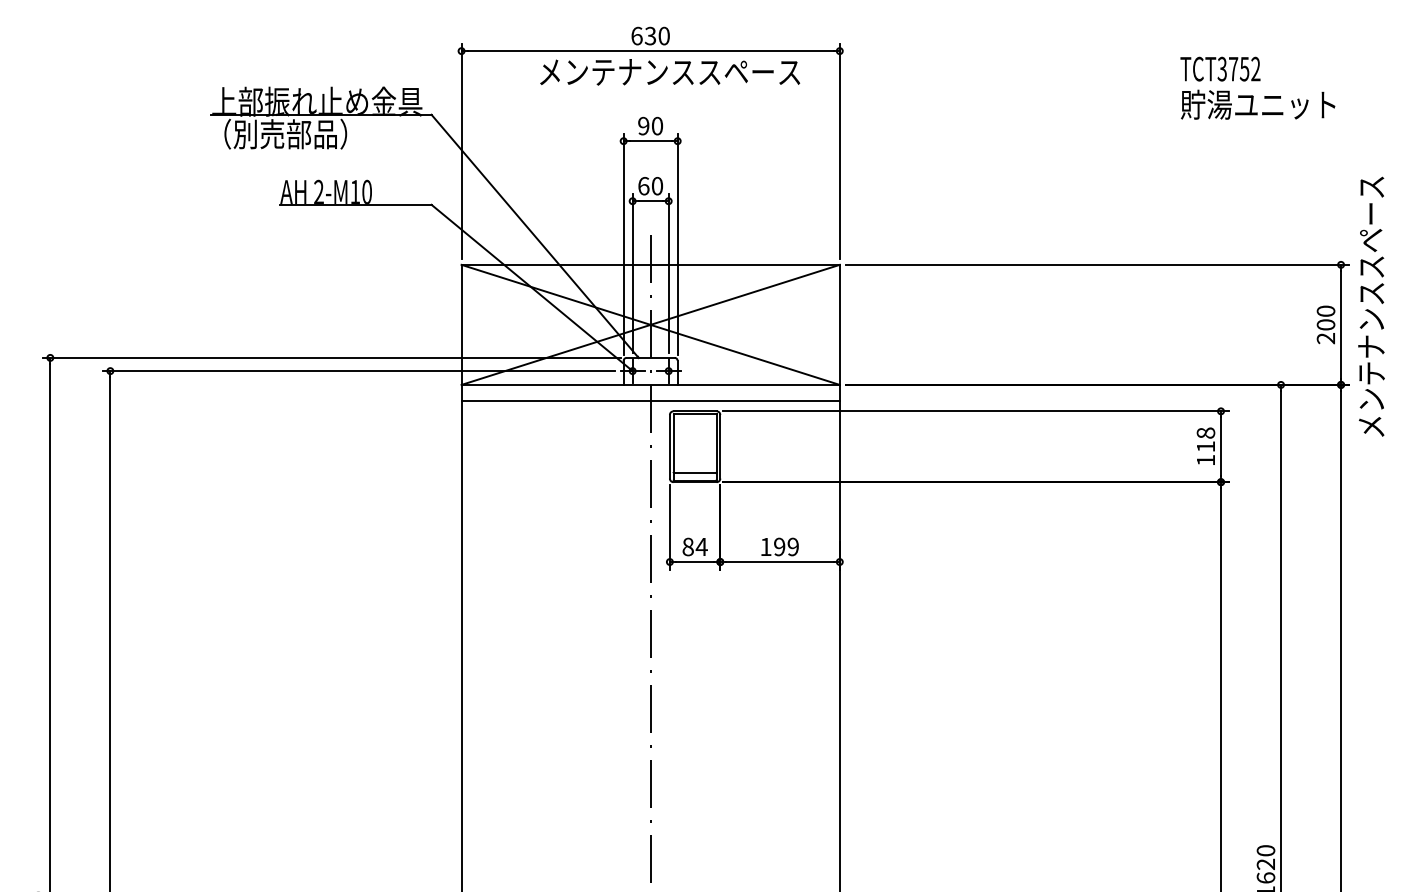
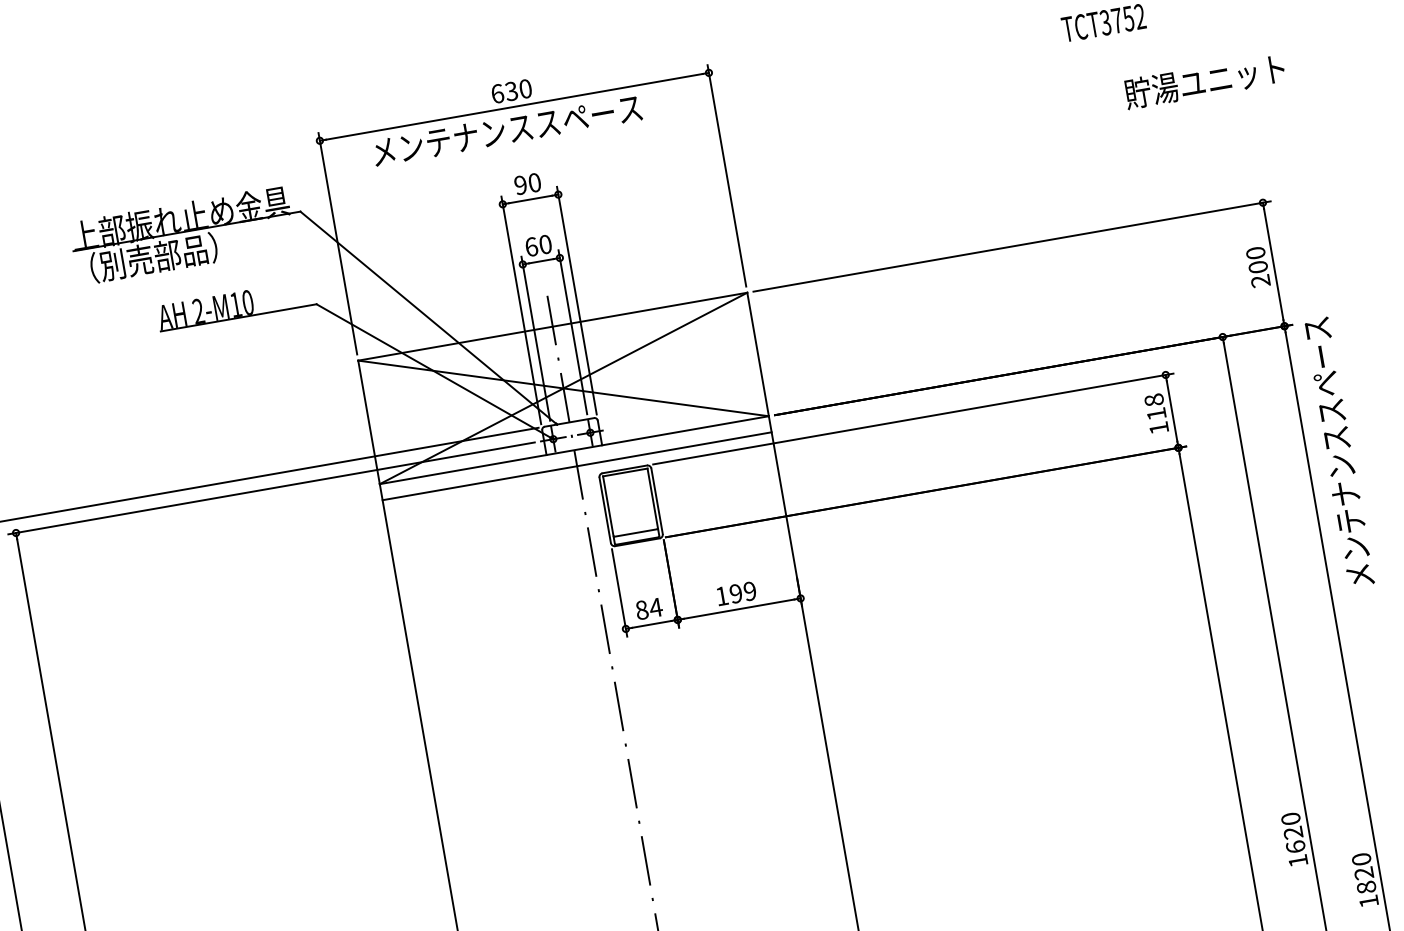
text: (670, 72) -> (507, 130), moved
text: (1258, 104) -> (1205, 81), moved
text: (1371, 306) -> (1338, 452), moved

